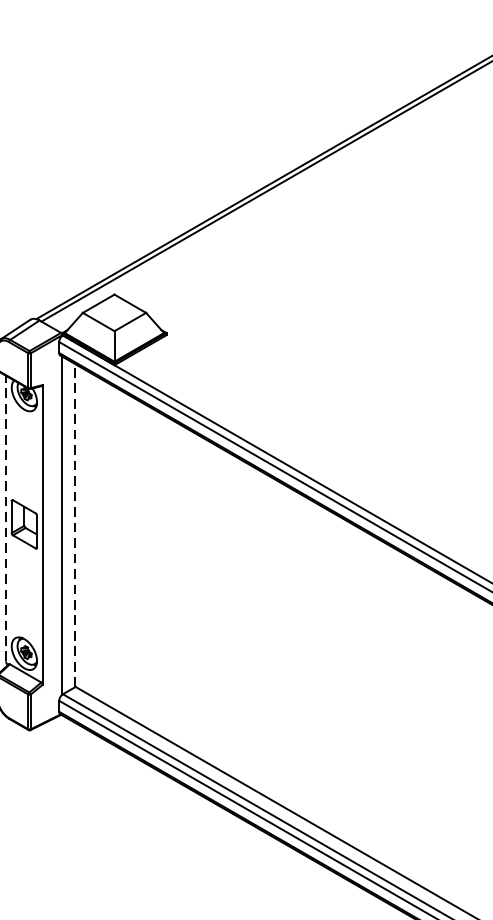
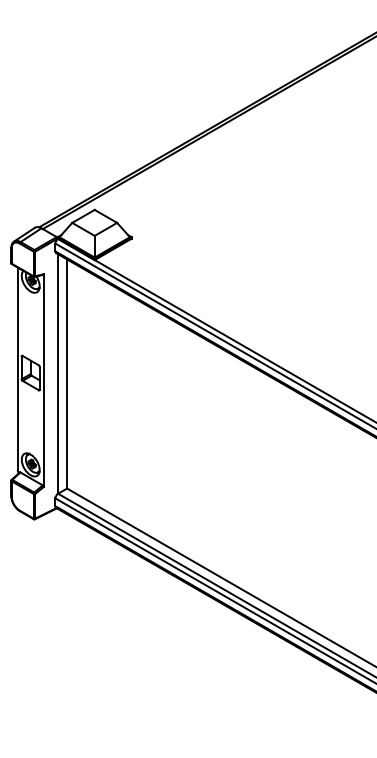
line: (5, 517) -> (17, 368), dashed -> solid
line: (74, 524) -> (66, 373), dashed -> solid

